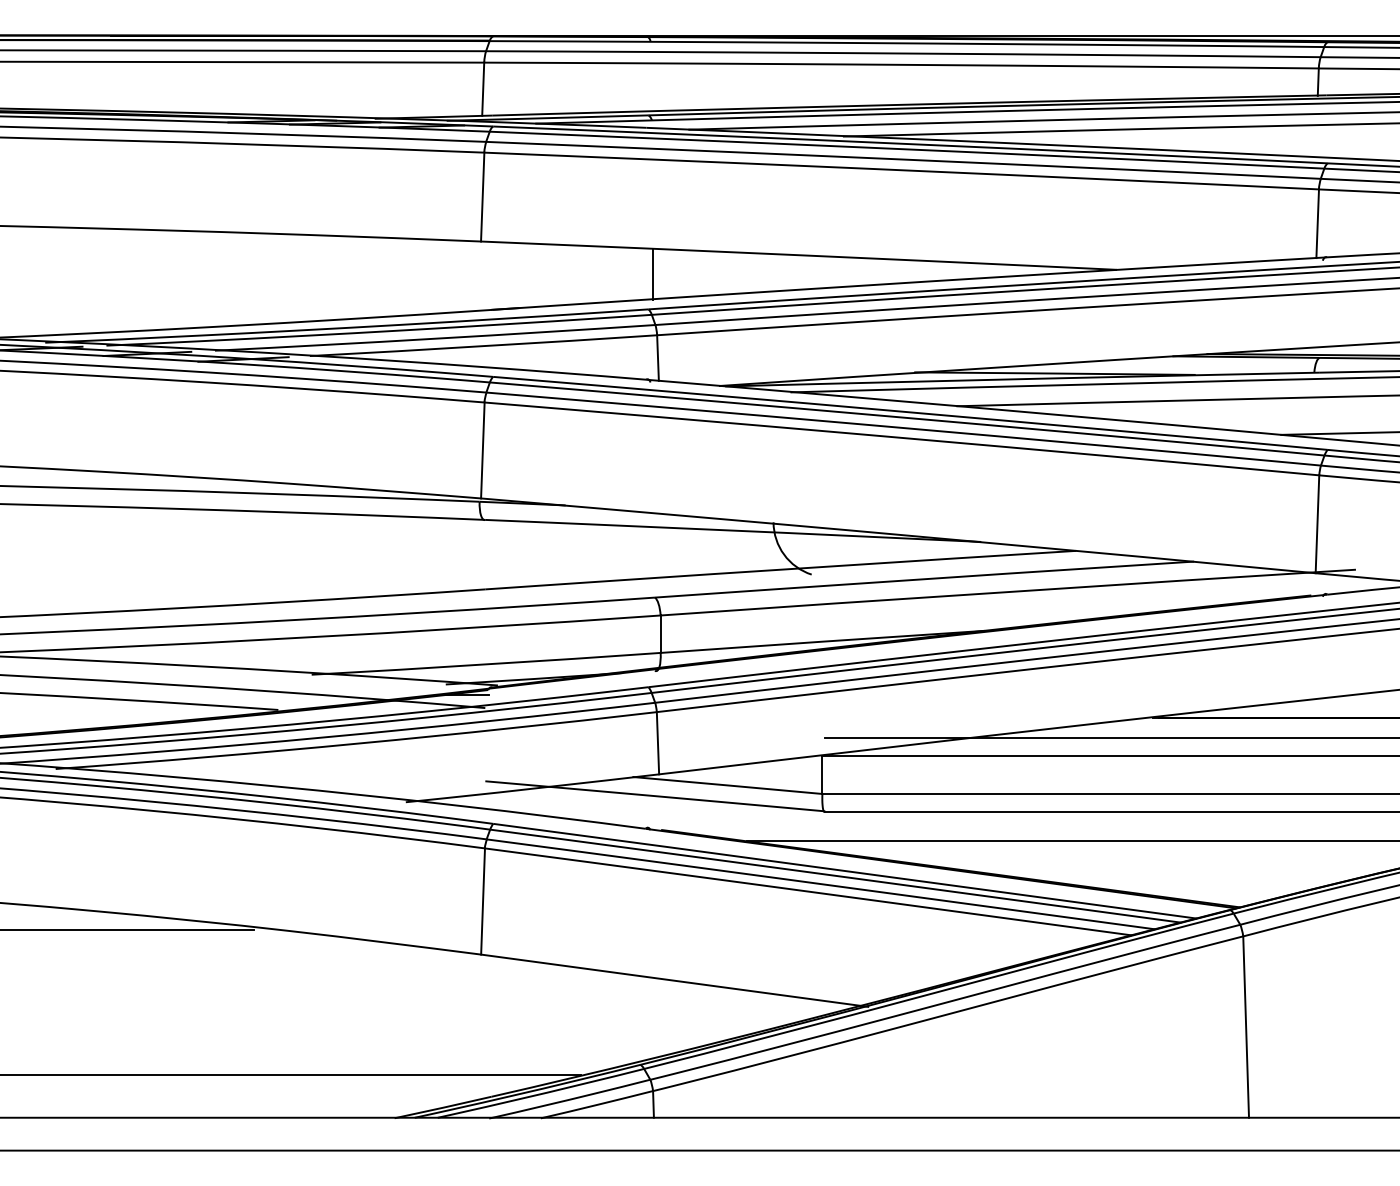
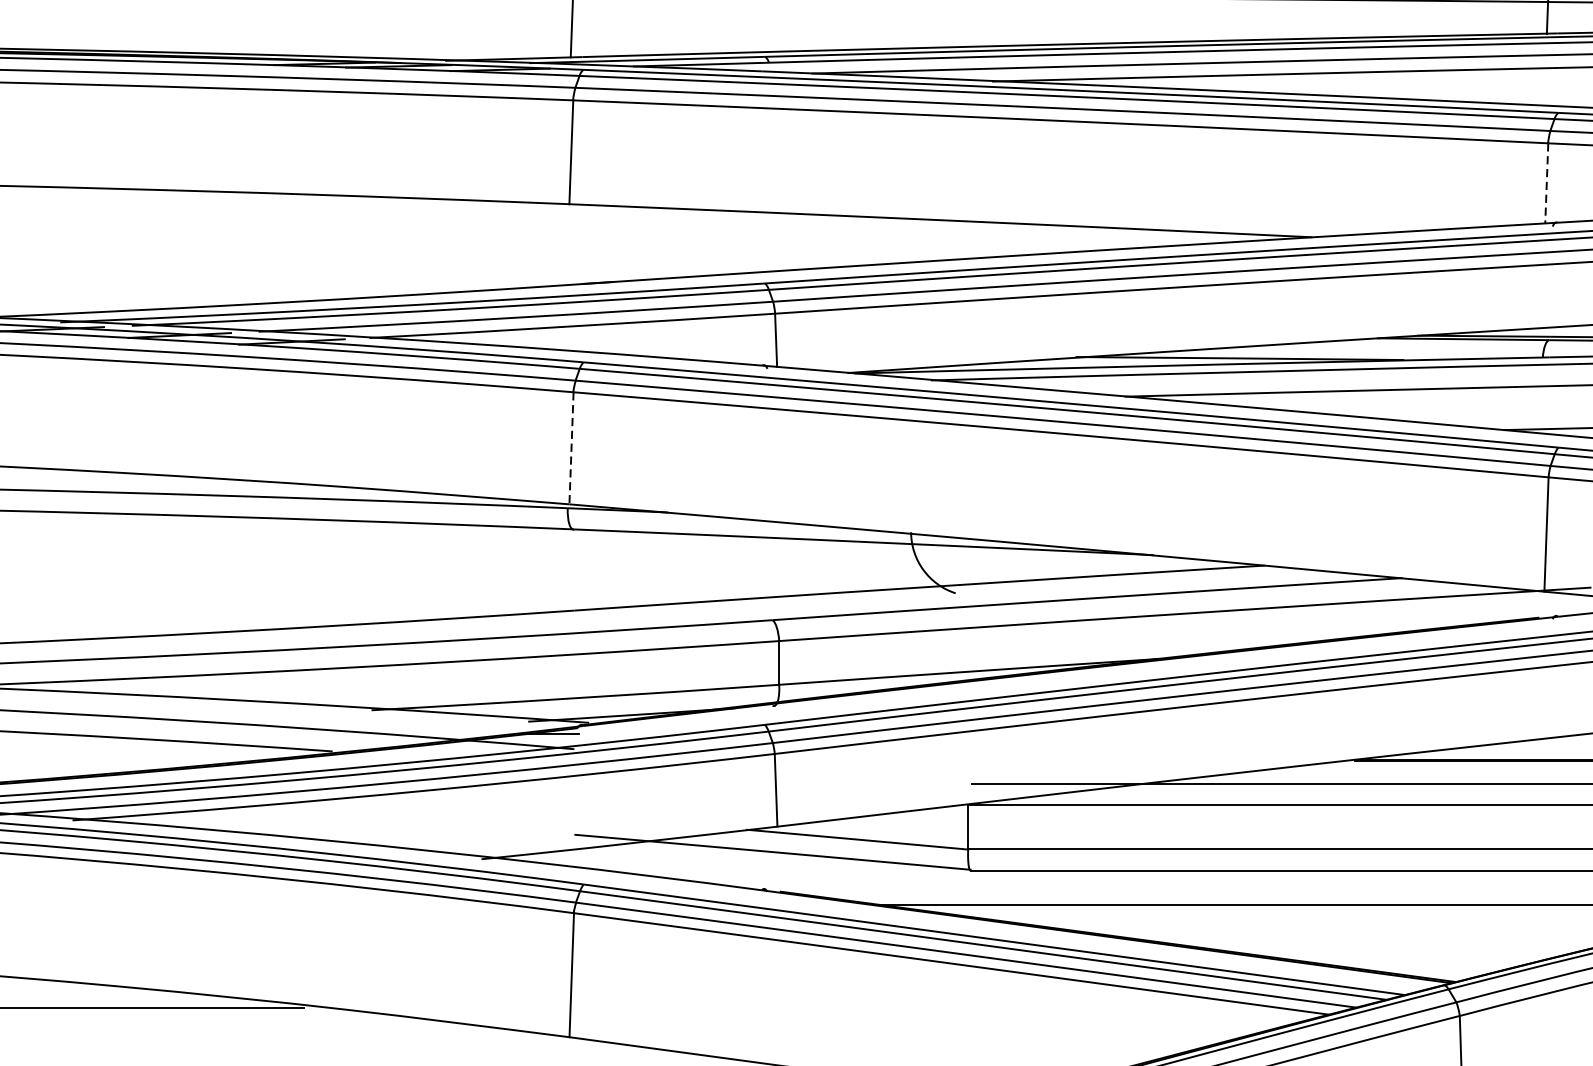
line: (1317, 224) -> (1546, 184), solid -> dashed
line: (652, 273) -> (769, 241), removed
line: (482, 450) -> (571, 448), solid -> dashed

